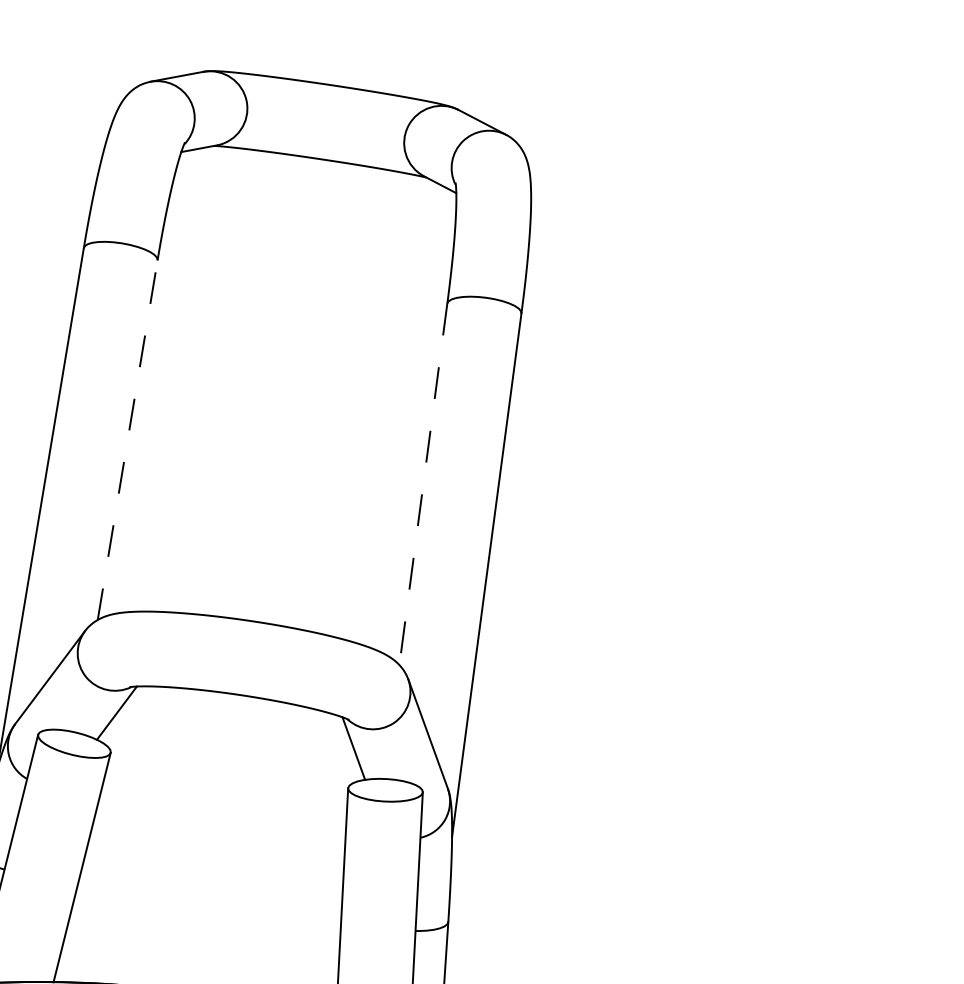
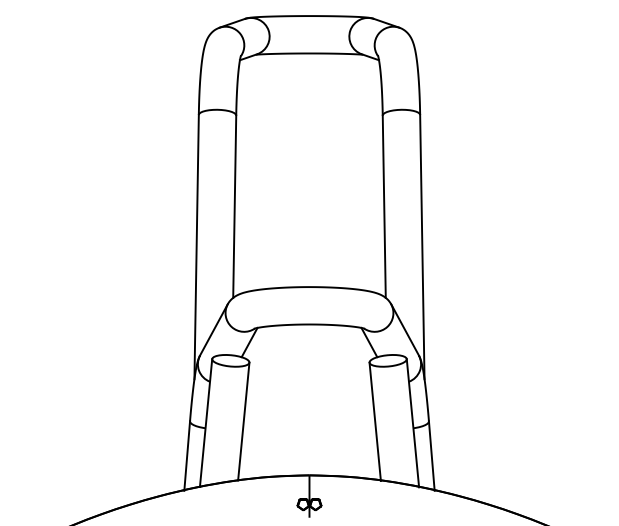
line: (127, 439) -> (234, 206), dashed -> solid
line: (423, 485) -> (384, 207), dashed -> solid

